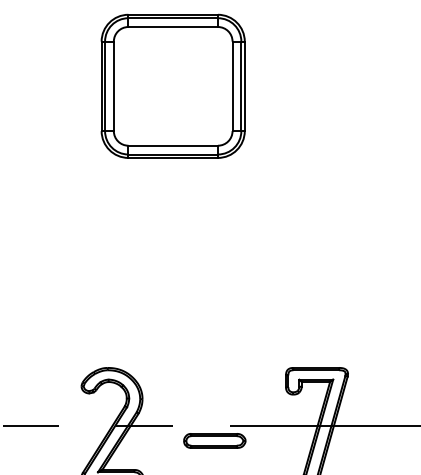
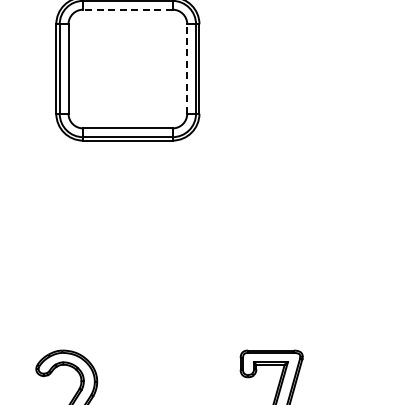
line: (173, 27) -> (128, 10), solid -> dashed
line: (232, 86) -> (187, 69), solid -> dashed

